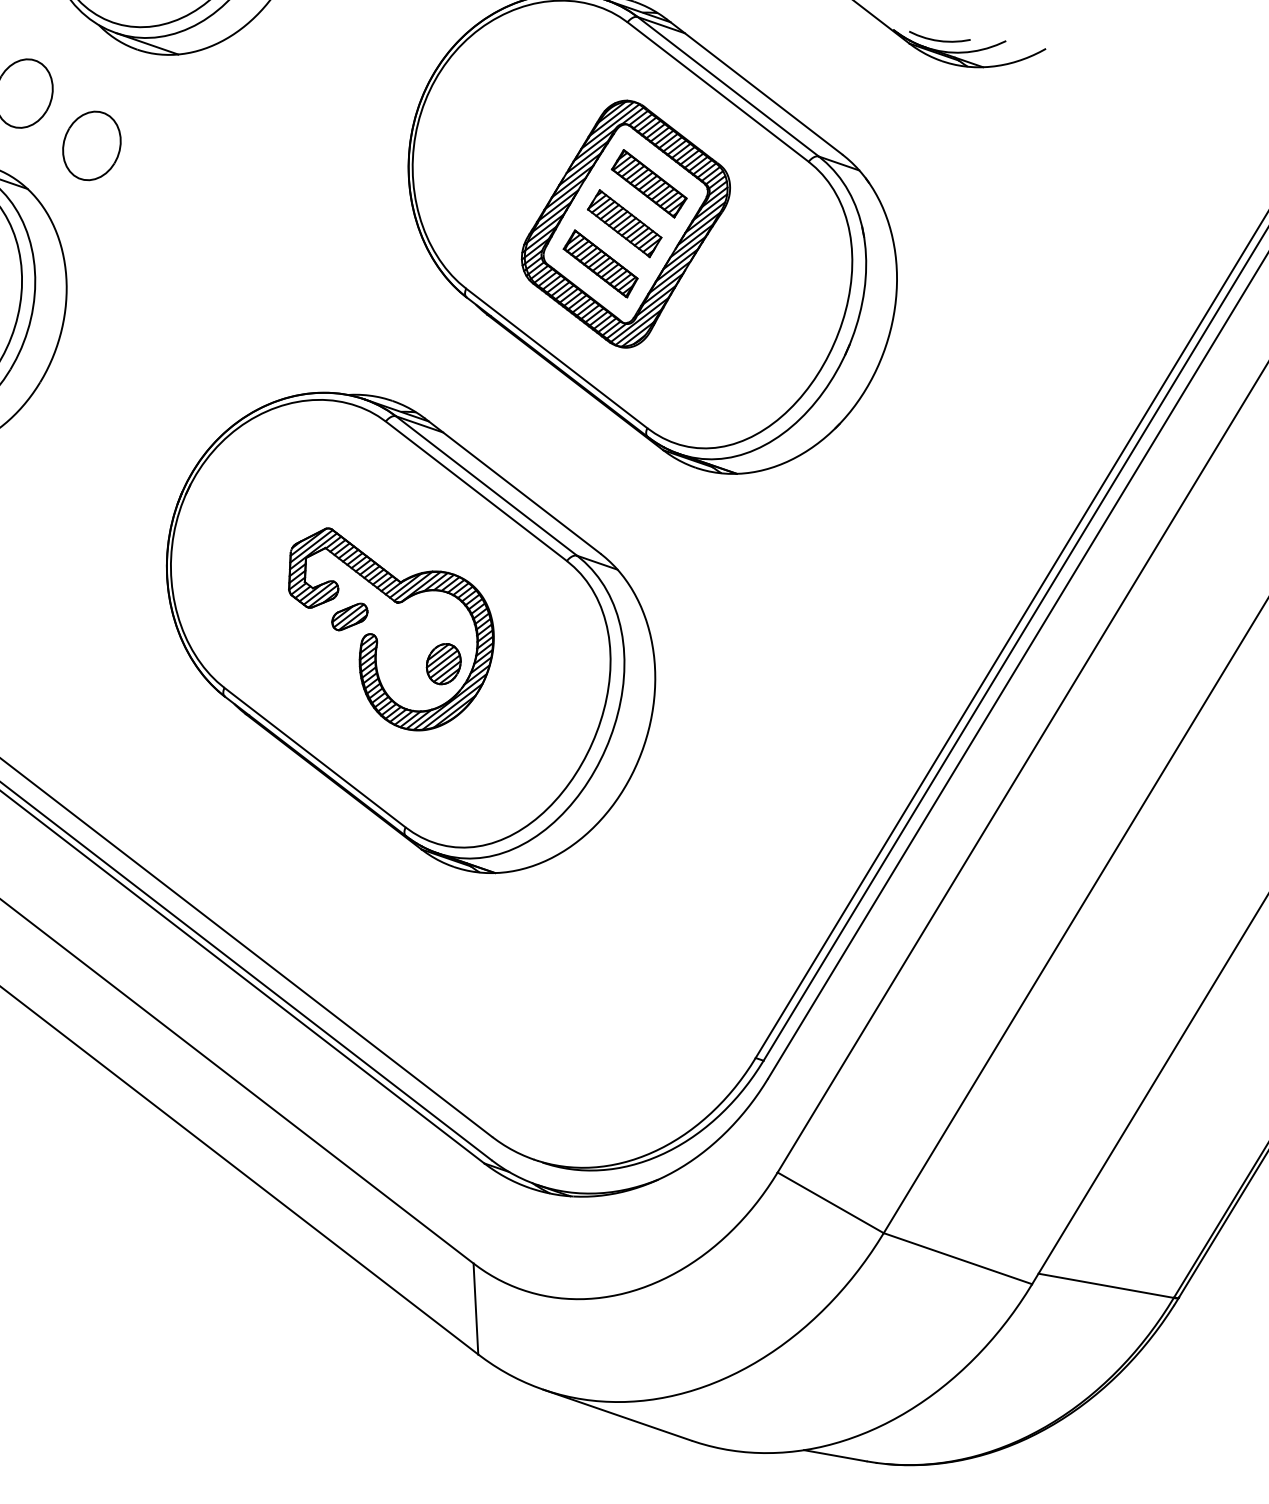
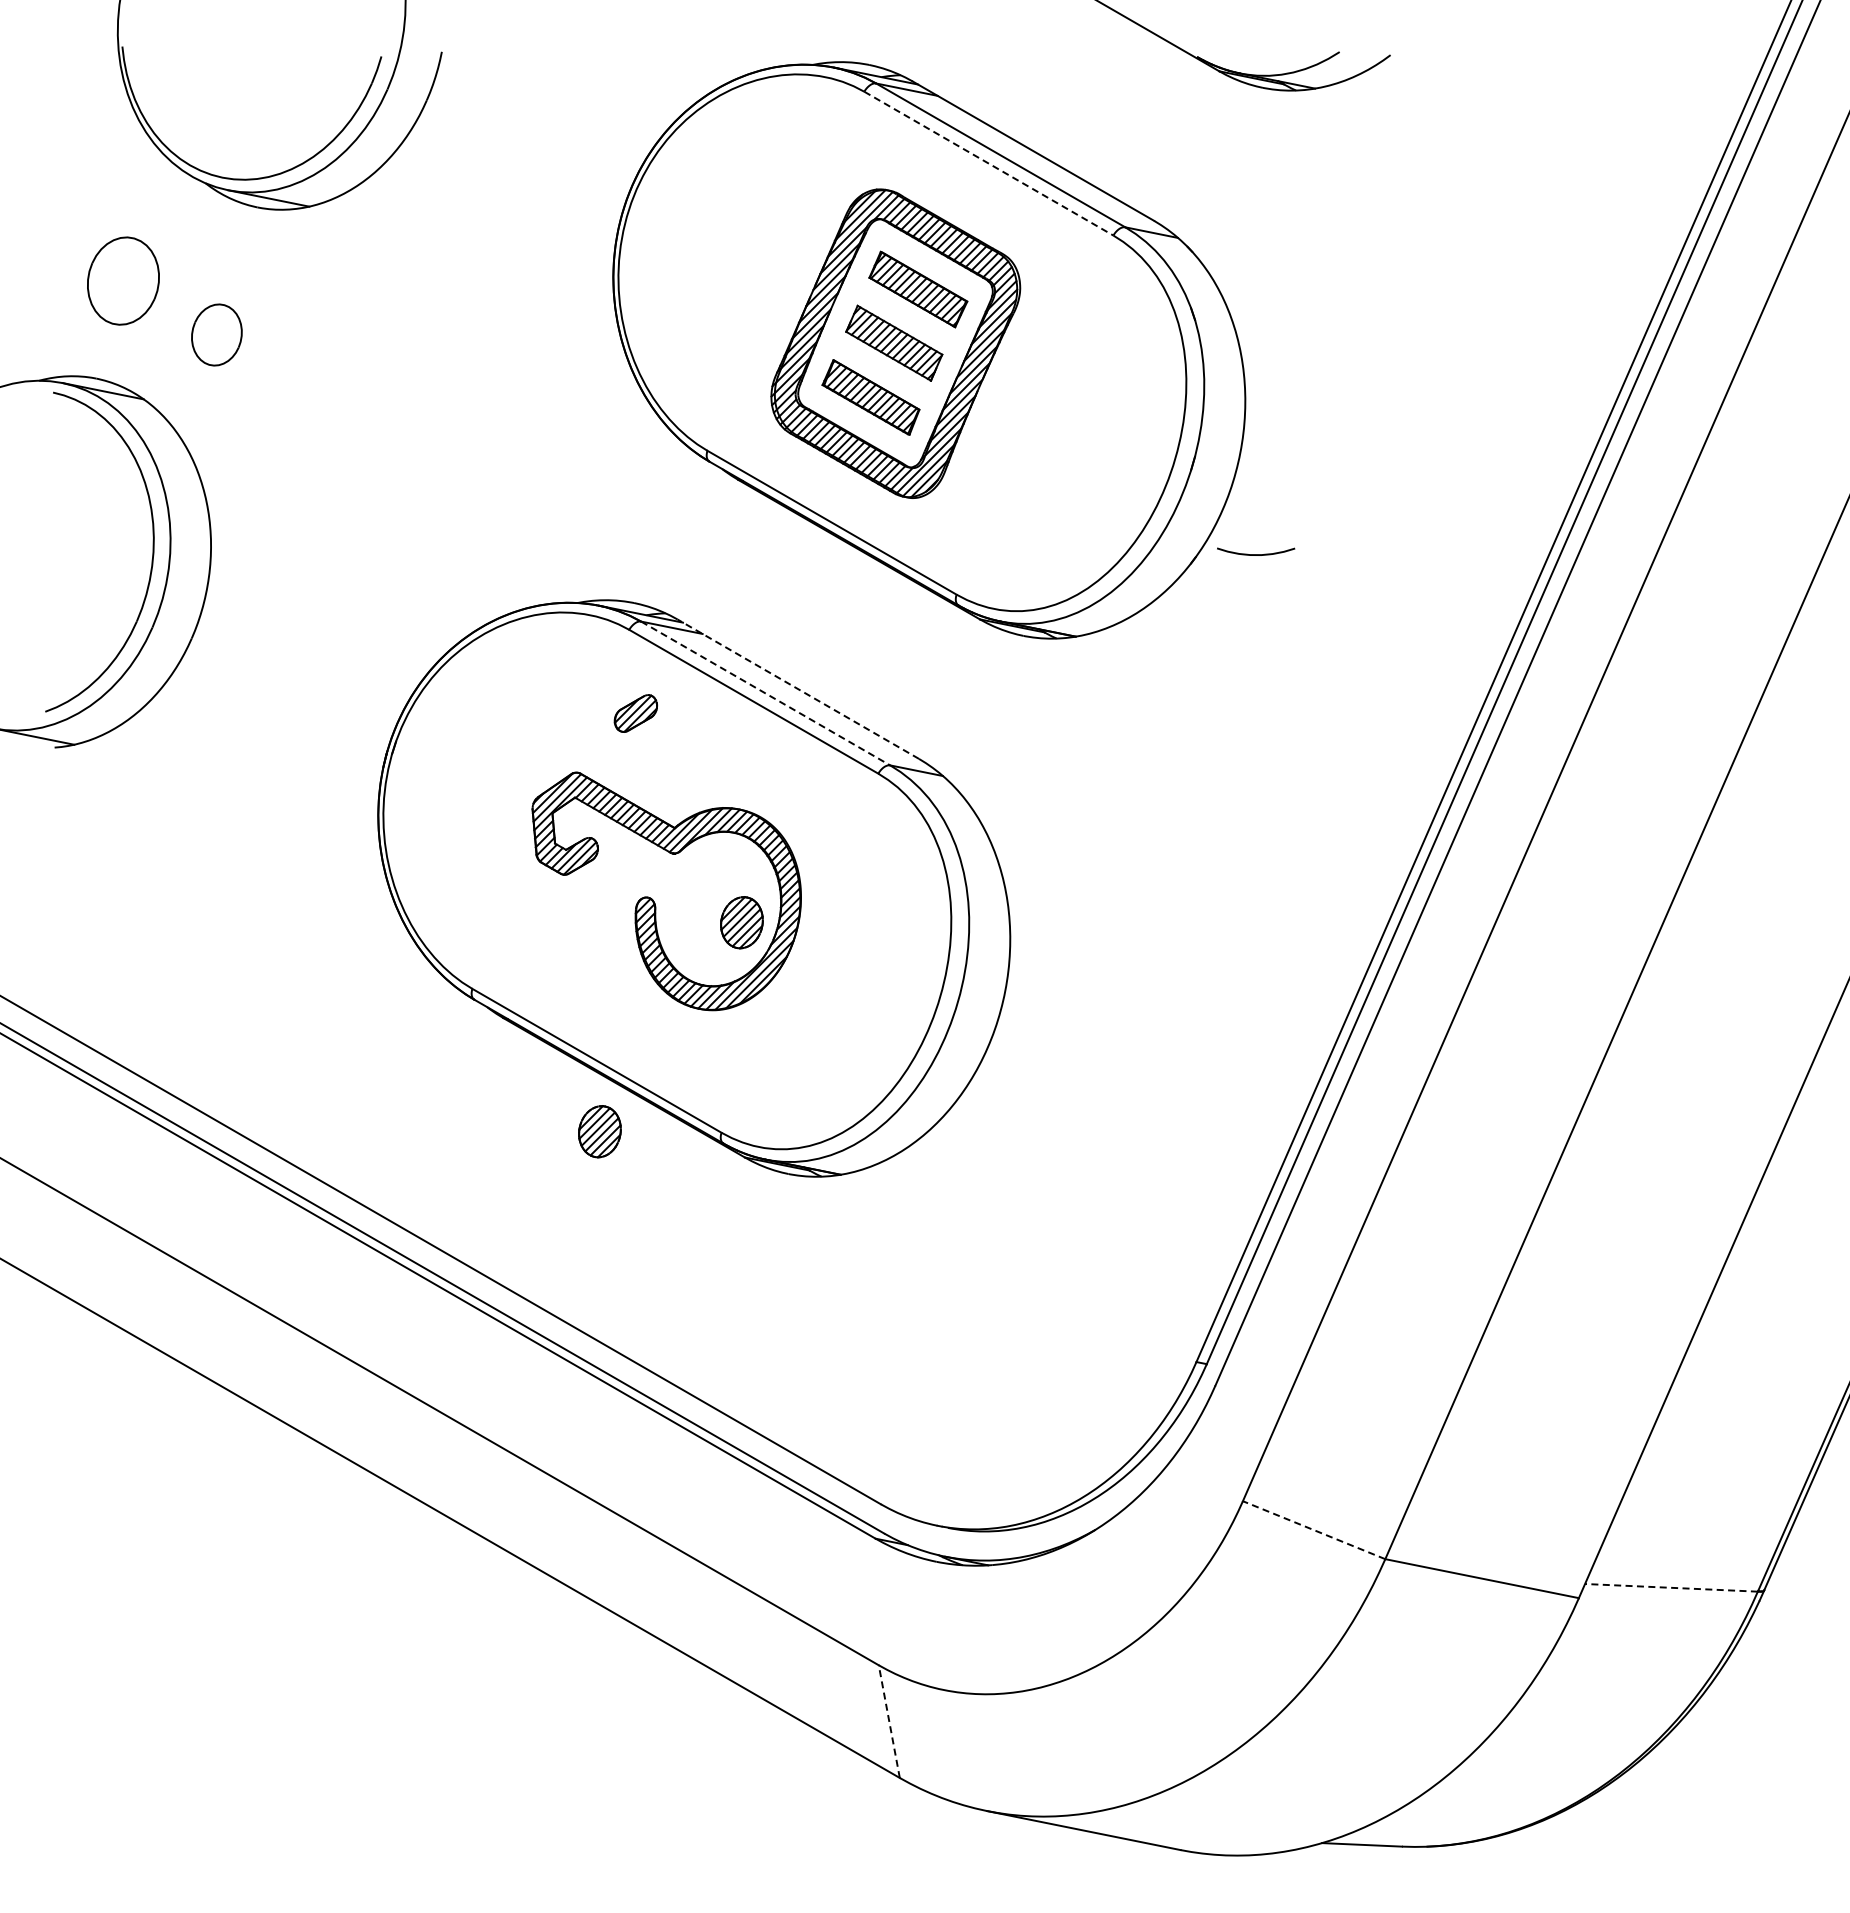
curve: (939, 40) -> (1256, 554), moved
line: (717, 91) -> (988, 163), solid -> dashed
part: (91, 145) -> (216, 334), size x0.7
line: (512, 485) -> (797, 688), solid -> dashed
line: (486, 486) -> (765, 693), solid -> dashed
part: (349, 616) -> (635, 713), moved
part: (309, 813) -> (599, 1131), added
line: (830, 1203) -> (1314, 1530), solid -> dashed
line: (1105, 1285) -> (1670, 1587), solid -> dashed
line: (476, 1308) -> (889, 1721), solid -> dashed

